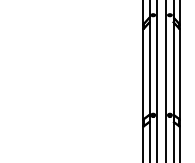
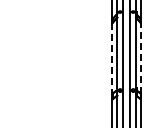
line: (143, 74) -> (112, 58), solid -> dashed
line: (180, 74) -> (141, 58), solid -> dashed

